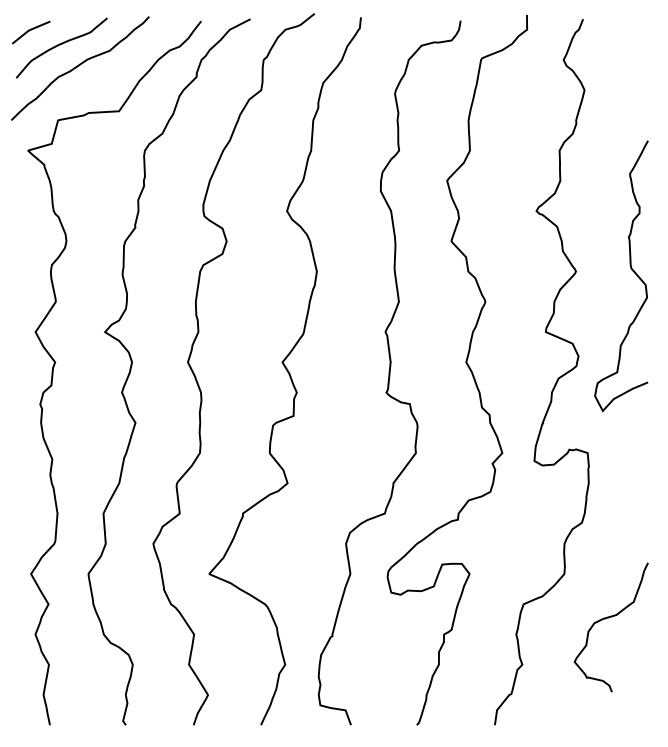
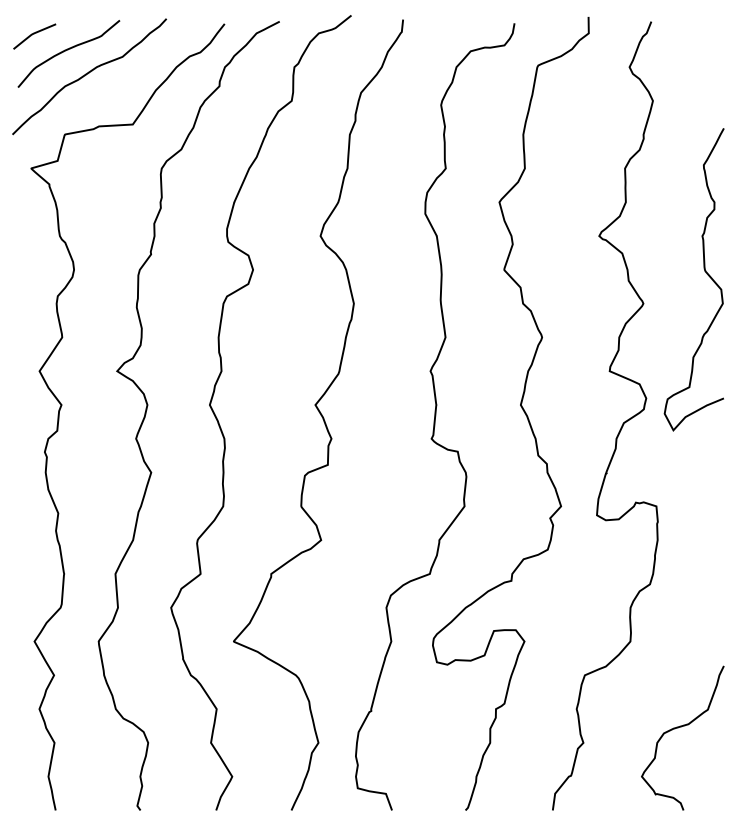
curve: (631, 270) -> (705, 273), moved
curve: (608, 618) -> (679, 728), moved

